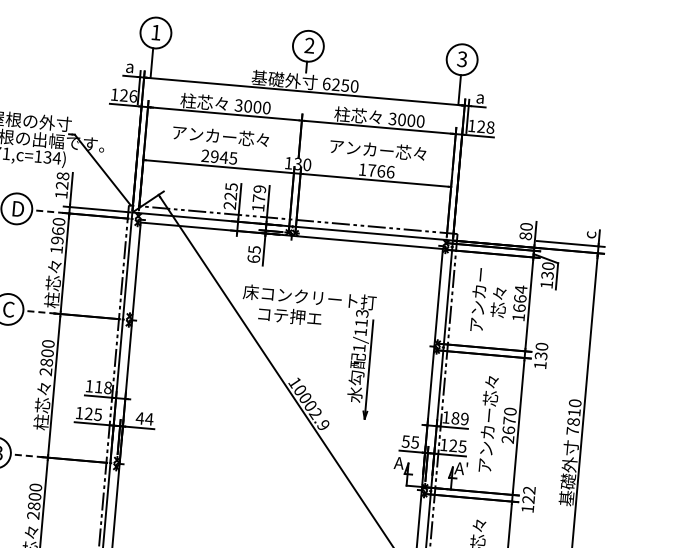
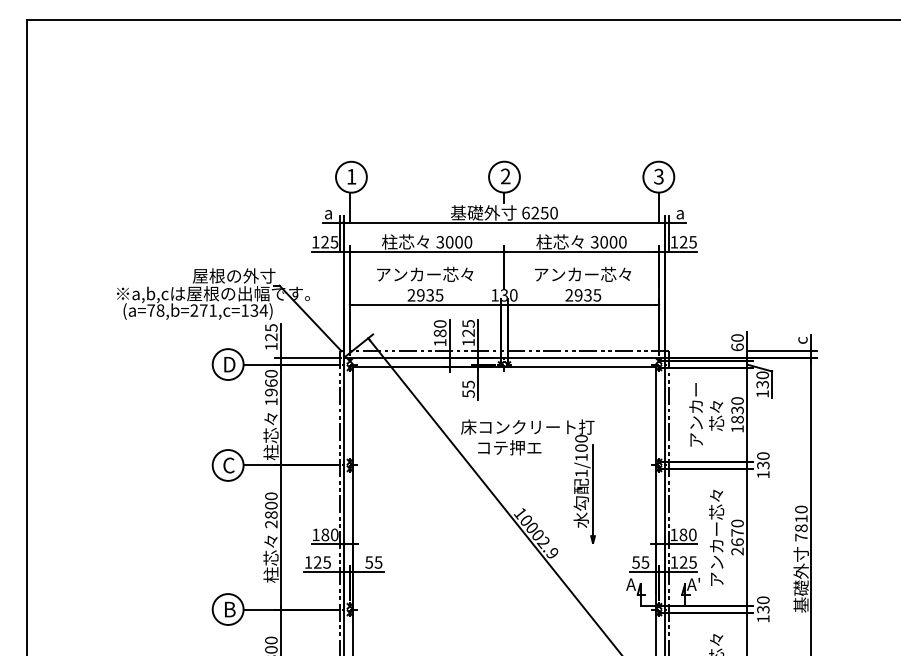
text: (133, 96) -> (334, 242), 126 -> 125
text: (490, 127) -> (692, 242), 128 -> 125
text: (224, 157) -> (430, 295), 2945 -> 2935
text: (376, 171) -> (583, 295), 1766 -> 2935
text: (63, 175) -> (271, 327), 128 -> 125
text: (259, 193) -> (468, 328), 179 -> 125
text: (230, 196) -> (439, 333), 225 -> 180
line: (49, 211) -> (260, 364), dashed -> solid
text: (525, 236) -> (737, 347), 80 -> 60
text: (253, 258) -> (468, 393), 65 -> 55
text: (520, 298) -> (737, 409), 1664 -> 1830
line: (40, 312) -> (260, 465), dashed -> solid
text: (361, 318) -> (581, 443), 1/113 -> 1/100
text: (102, 387) -> (329, 534), 118 -> 180
text: (144, 418) -> (373, 562), 44 -> 55
text: (464, 418) -> (692, 534), 189 -> 180
line: (27, 455) -> (260, 609), dashed -> solid
text: (529, 494) -> (763, 604), 122 -> 130

